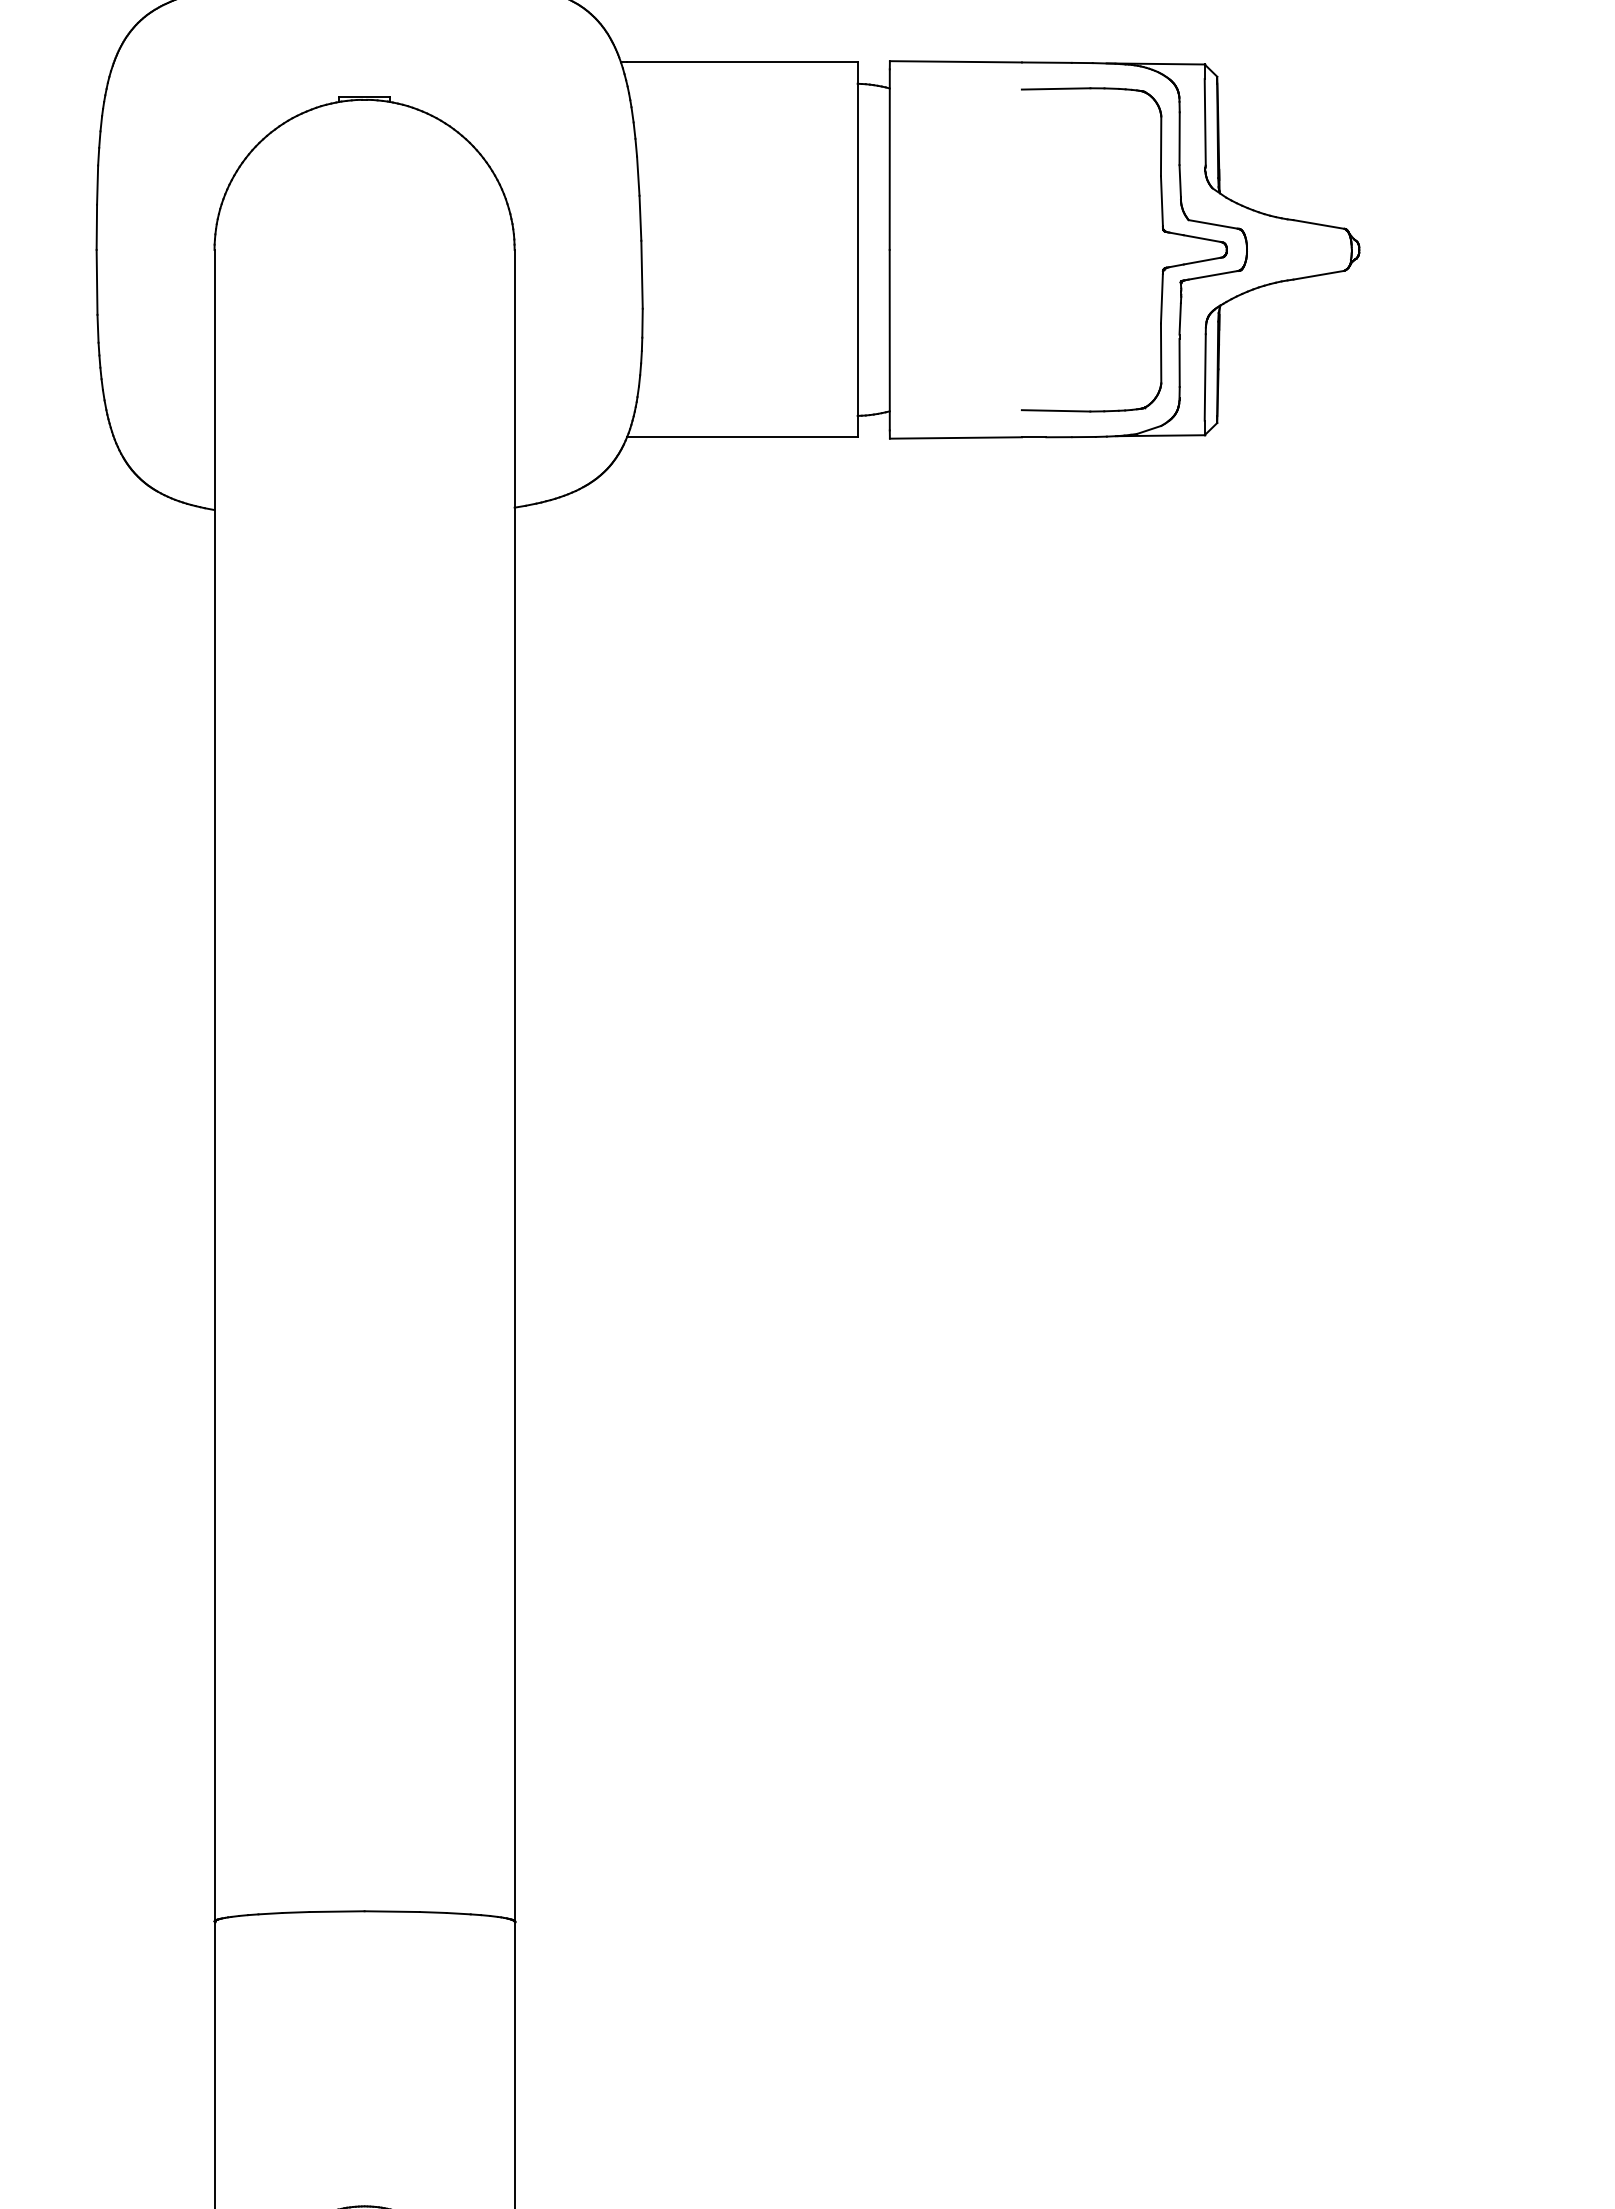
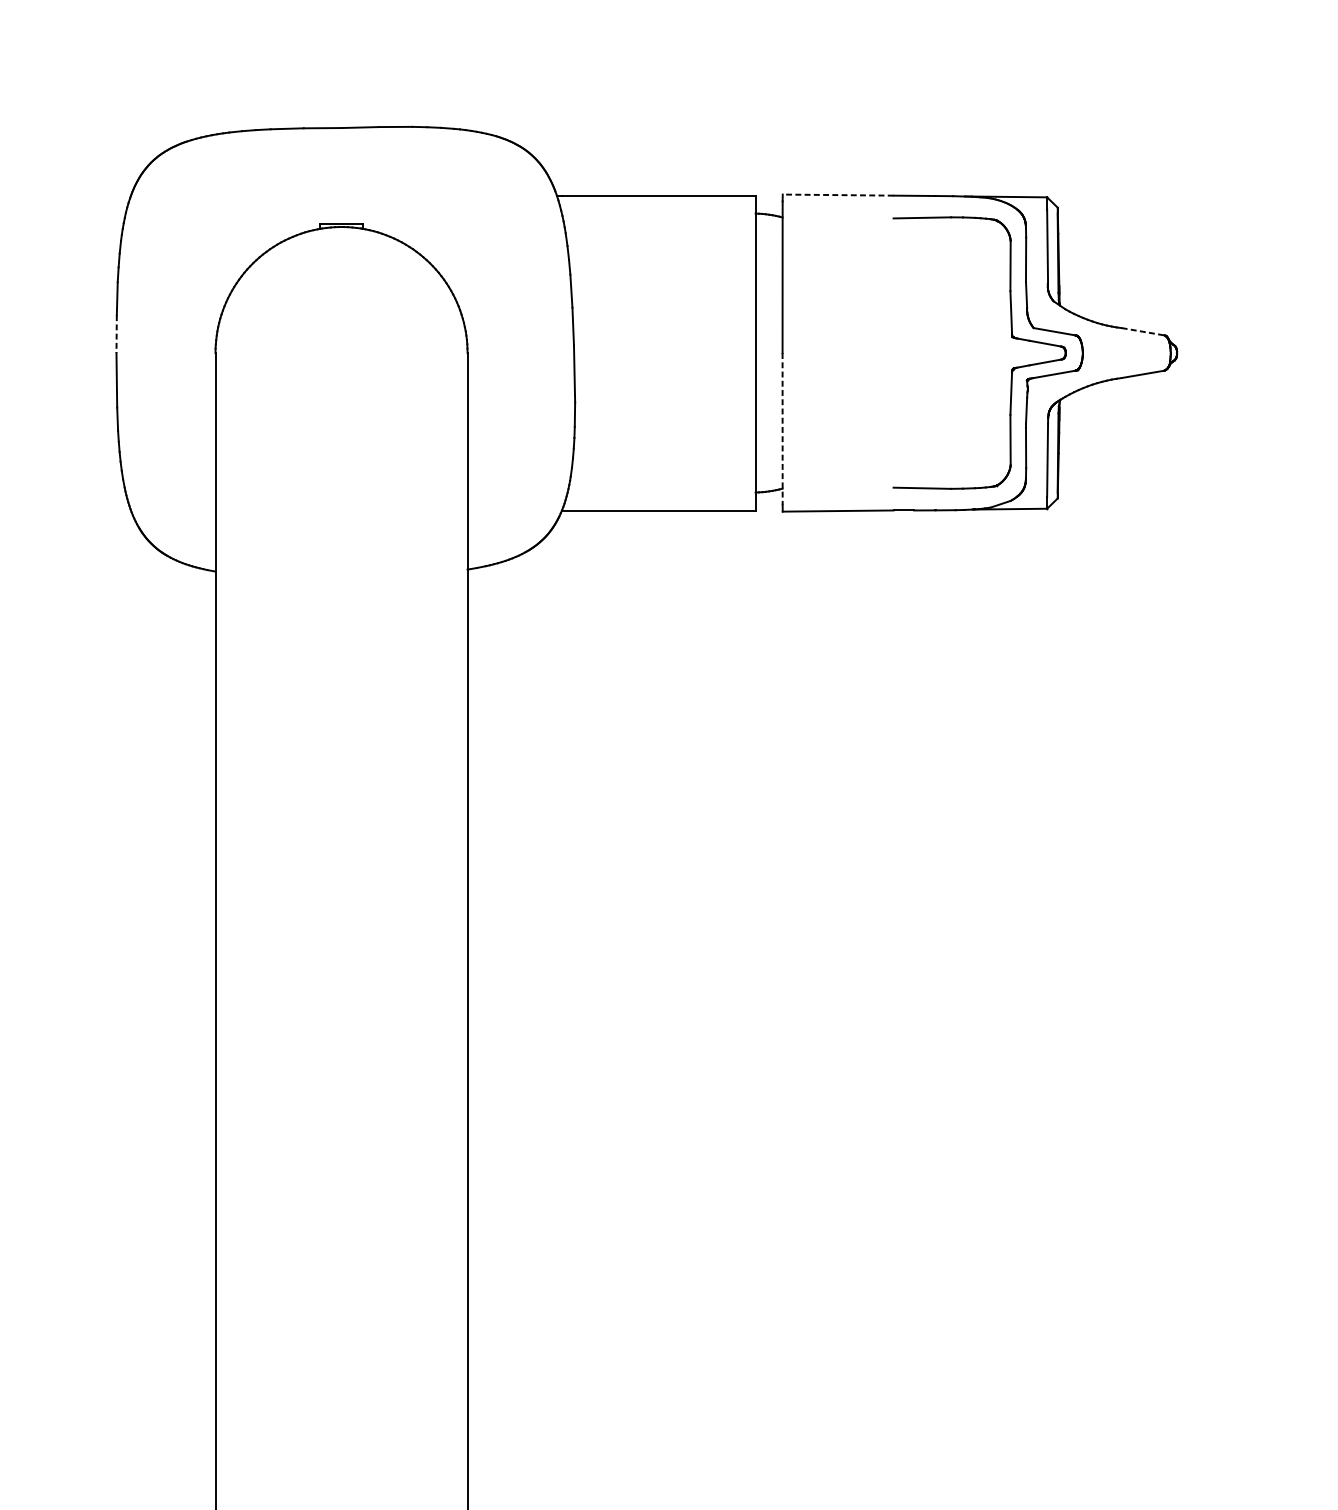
line: (955, 61) -> (837, 194), solid -> dashed
line: (1318, 224) -> (1142, 331), solid -> dashed
line: (96, 227) -> (116, 334), solid -> dashed
line: (889, 340) -> (782, 429), solid -> dashed

